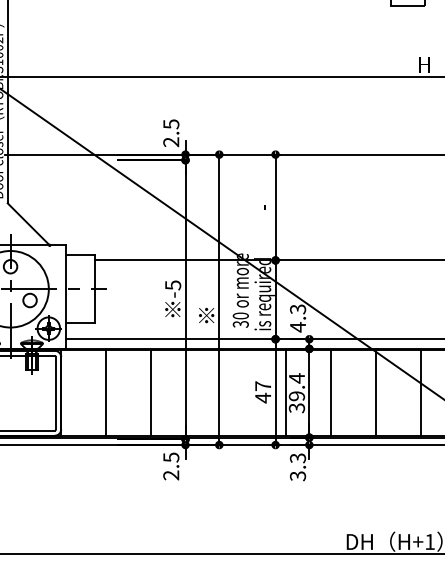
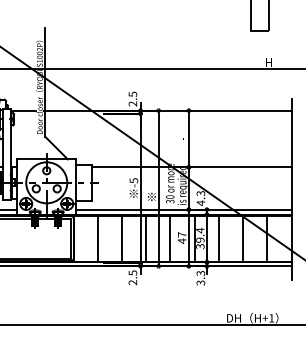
line: (196, 393) -> (146, 238), added
line: (241, 393) -> (170, 238), added

